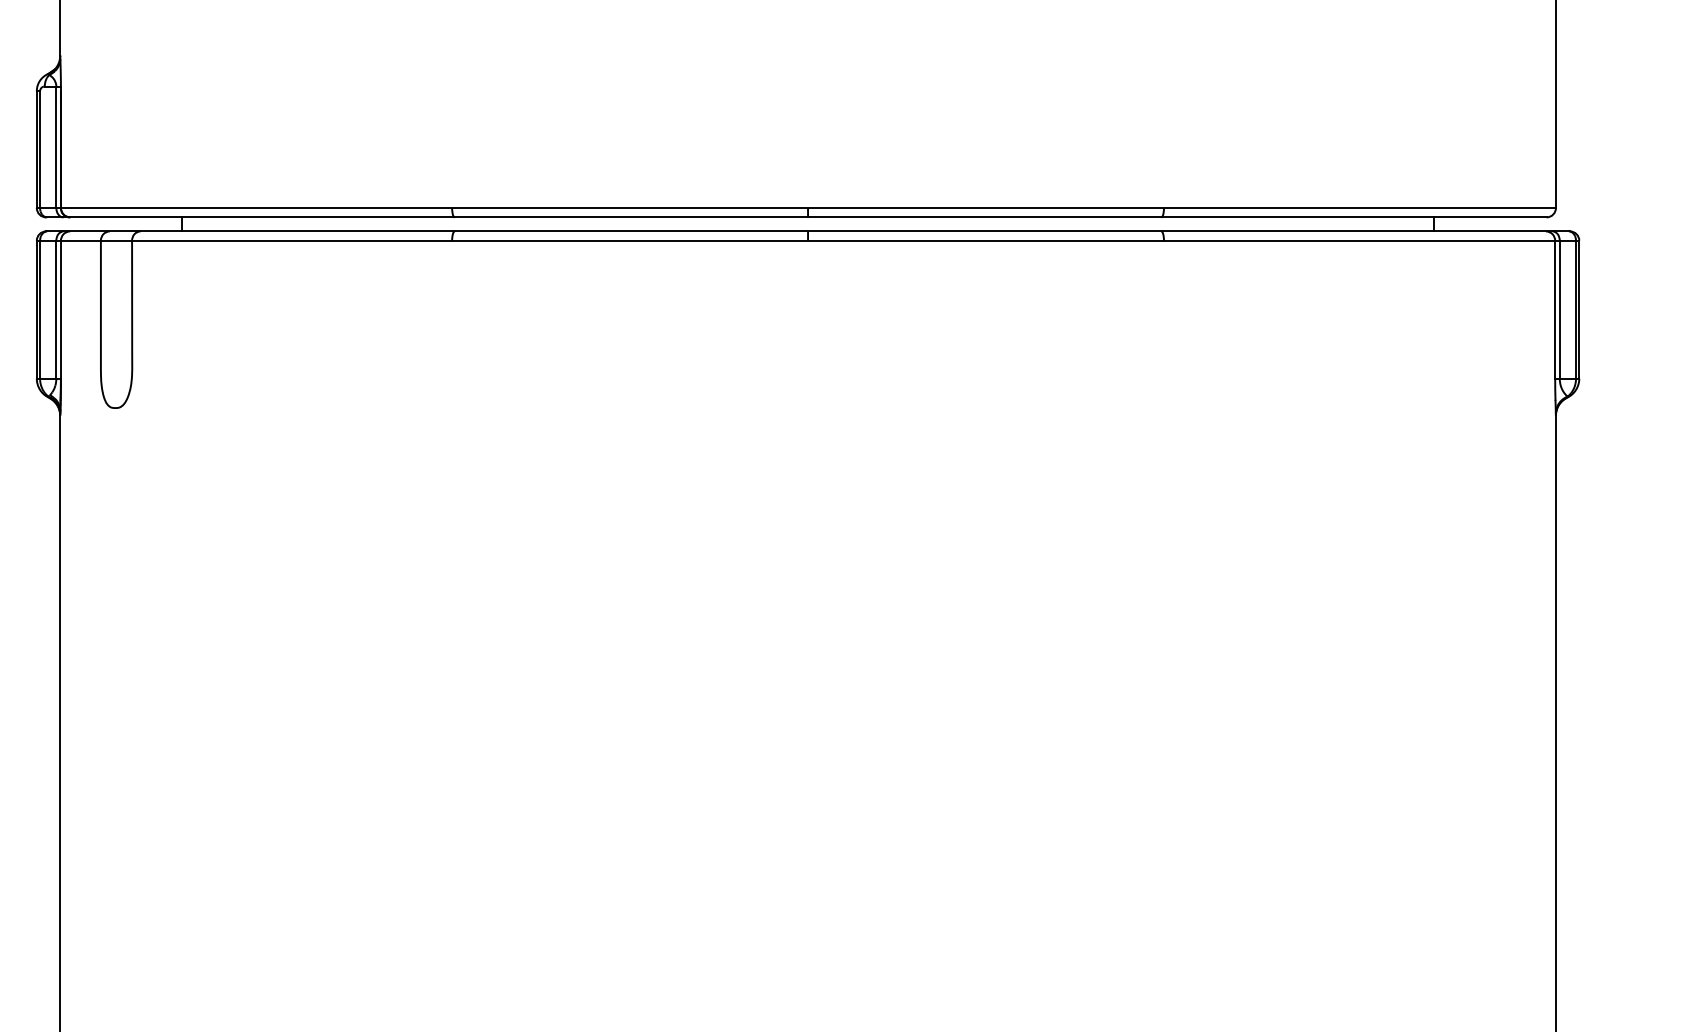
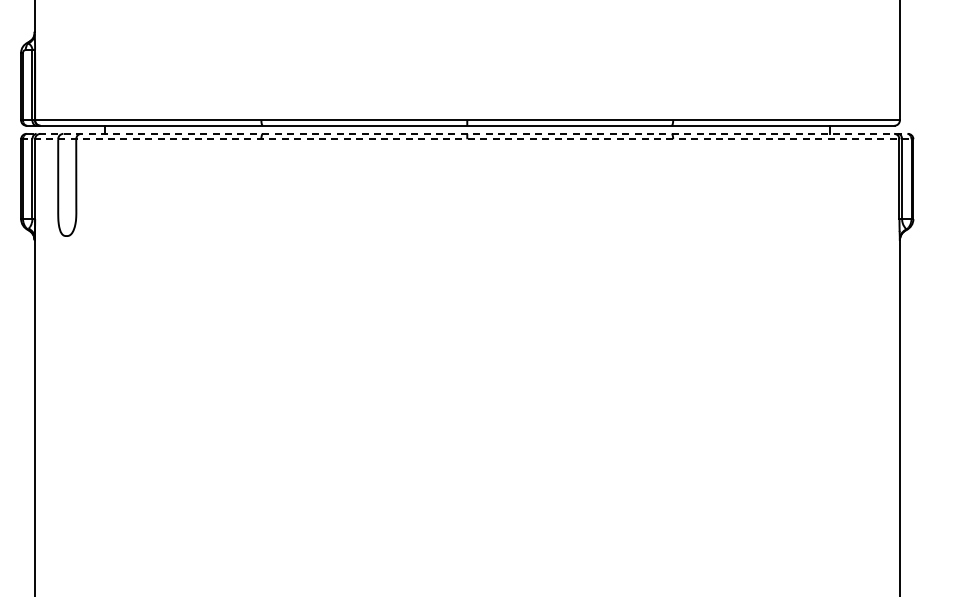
line: (808, 230) -> (467, 133), solid -> dashed
line: (808, 241) -> (467, 139), solid -> dashed

